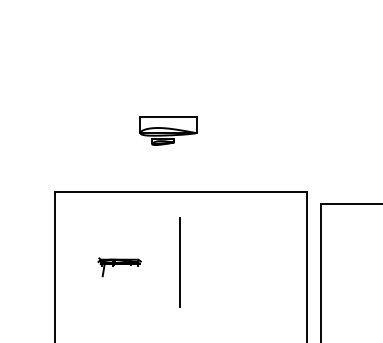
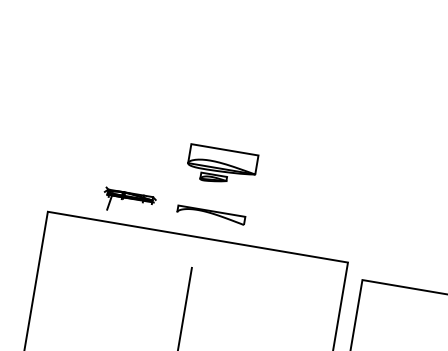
part: (168, 130) -> (222, 165), moved
part: (188, 172) -> (211, 215), added
part: (119, 267) -> (128, 202), moved

